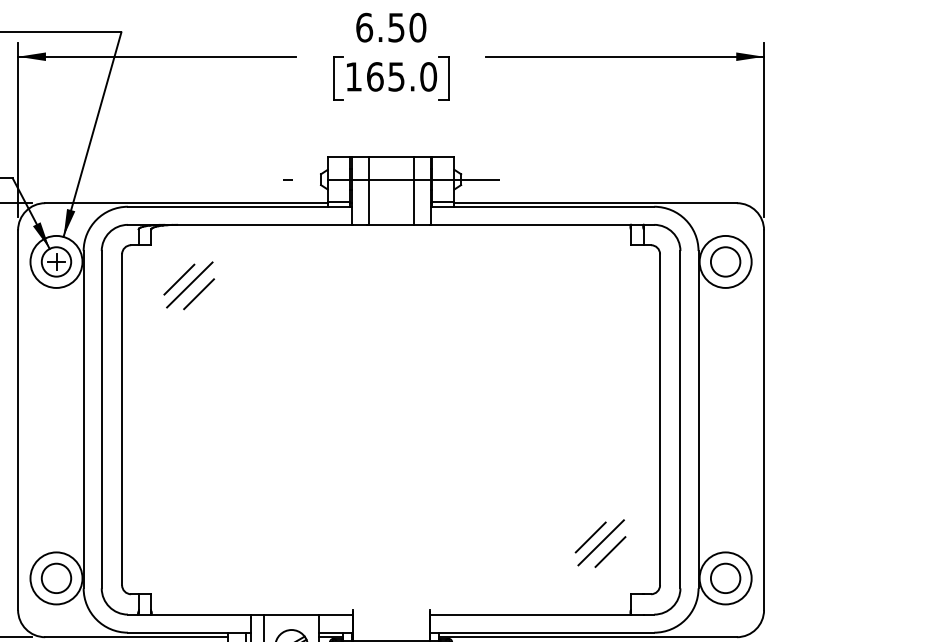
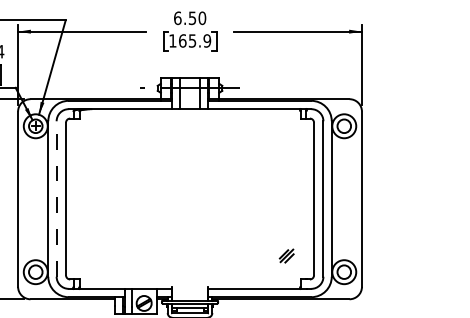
text: (426, 75) -> (206, 40), 165.0 -> 165.9
part: (188, 286) -> (96, 137), removed
line: (101, 420) -> (56, 199), solid -> dashed
part: (600, 542) -> (286, 255), size x0.6

